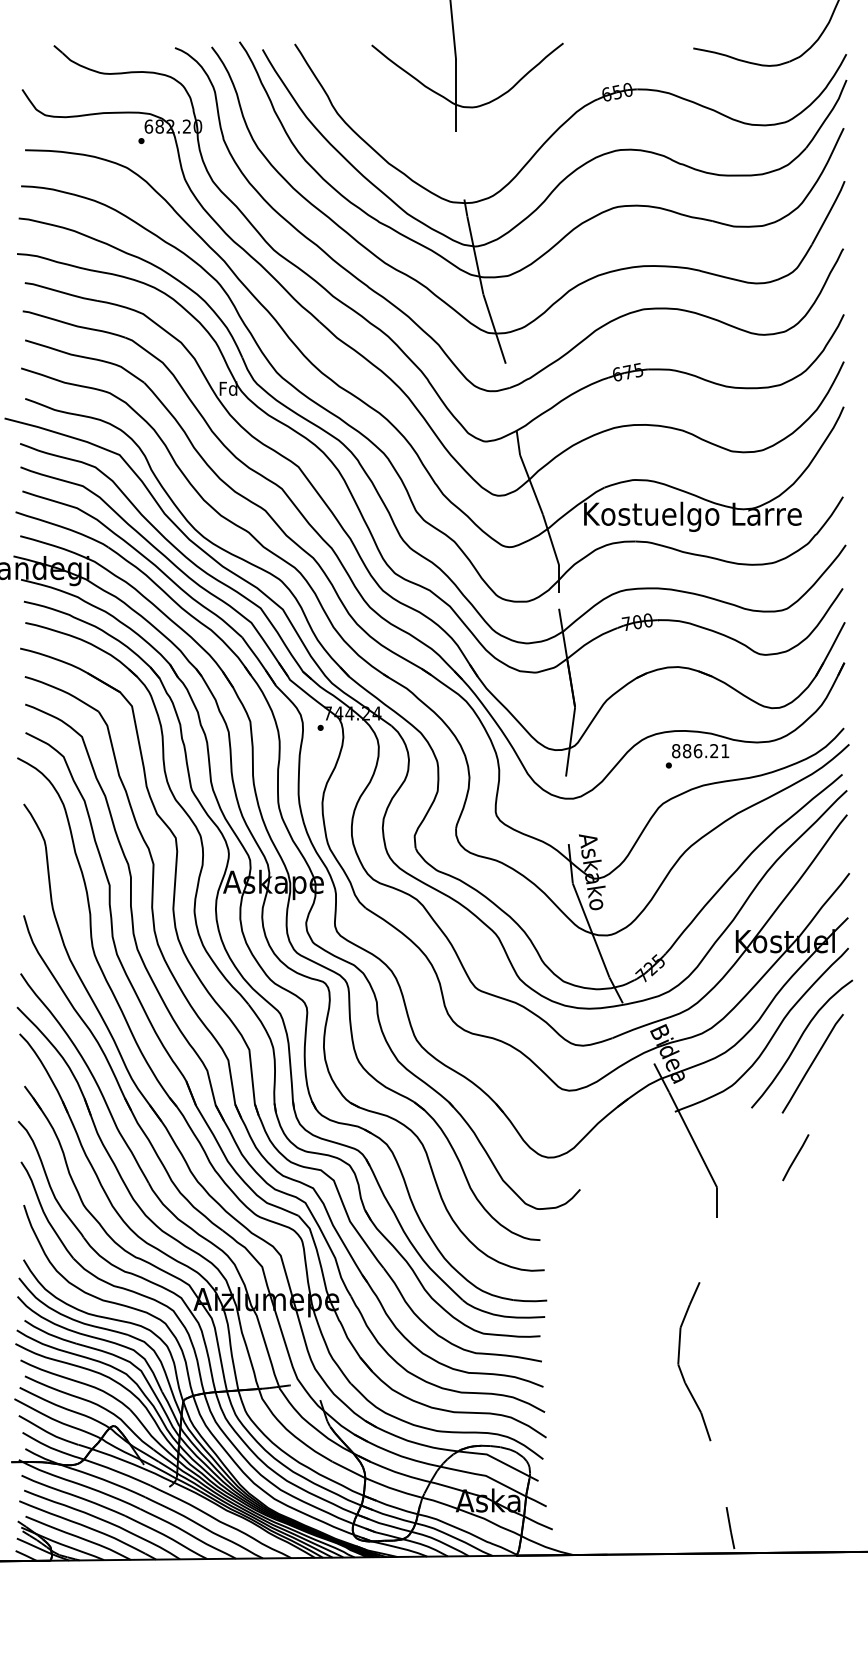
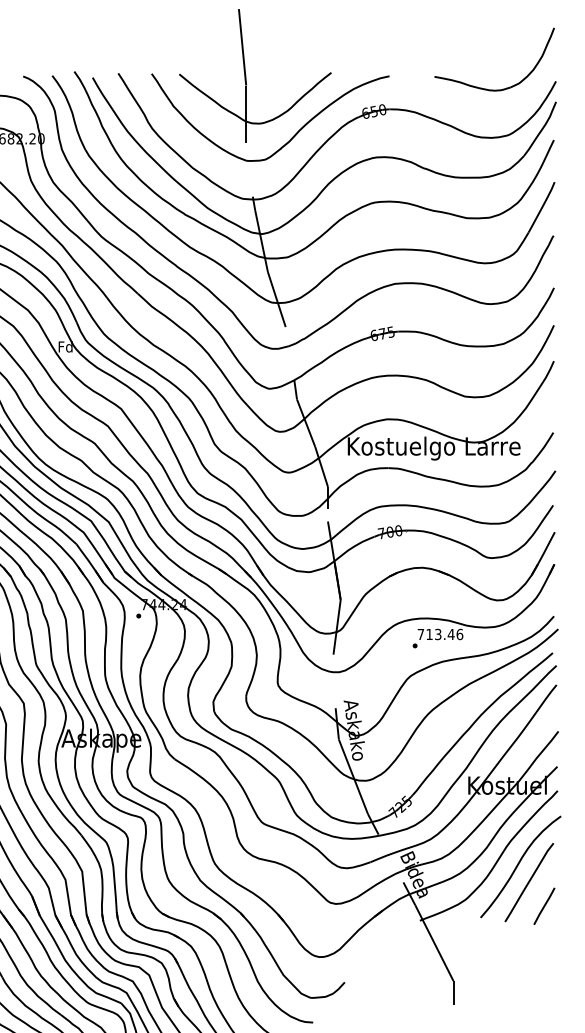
curve: (513, 125) -> (291, 137), added
text: (700, 751) -> (440, 634), 886.21 -> 713.46
line: (795, 1157) -> (544, 906), moved

